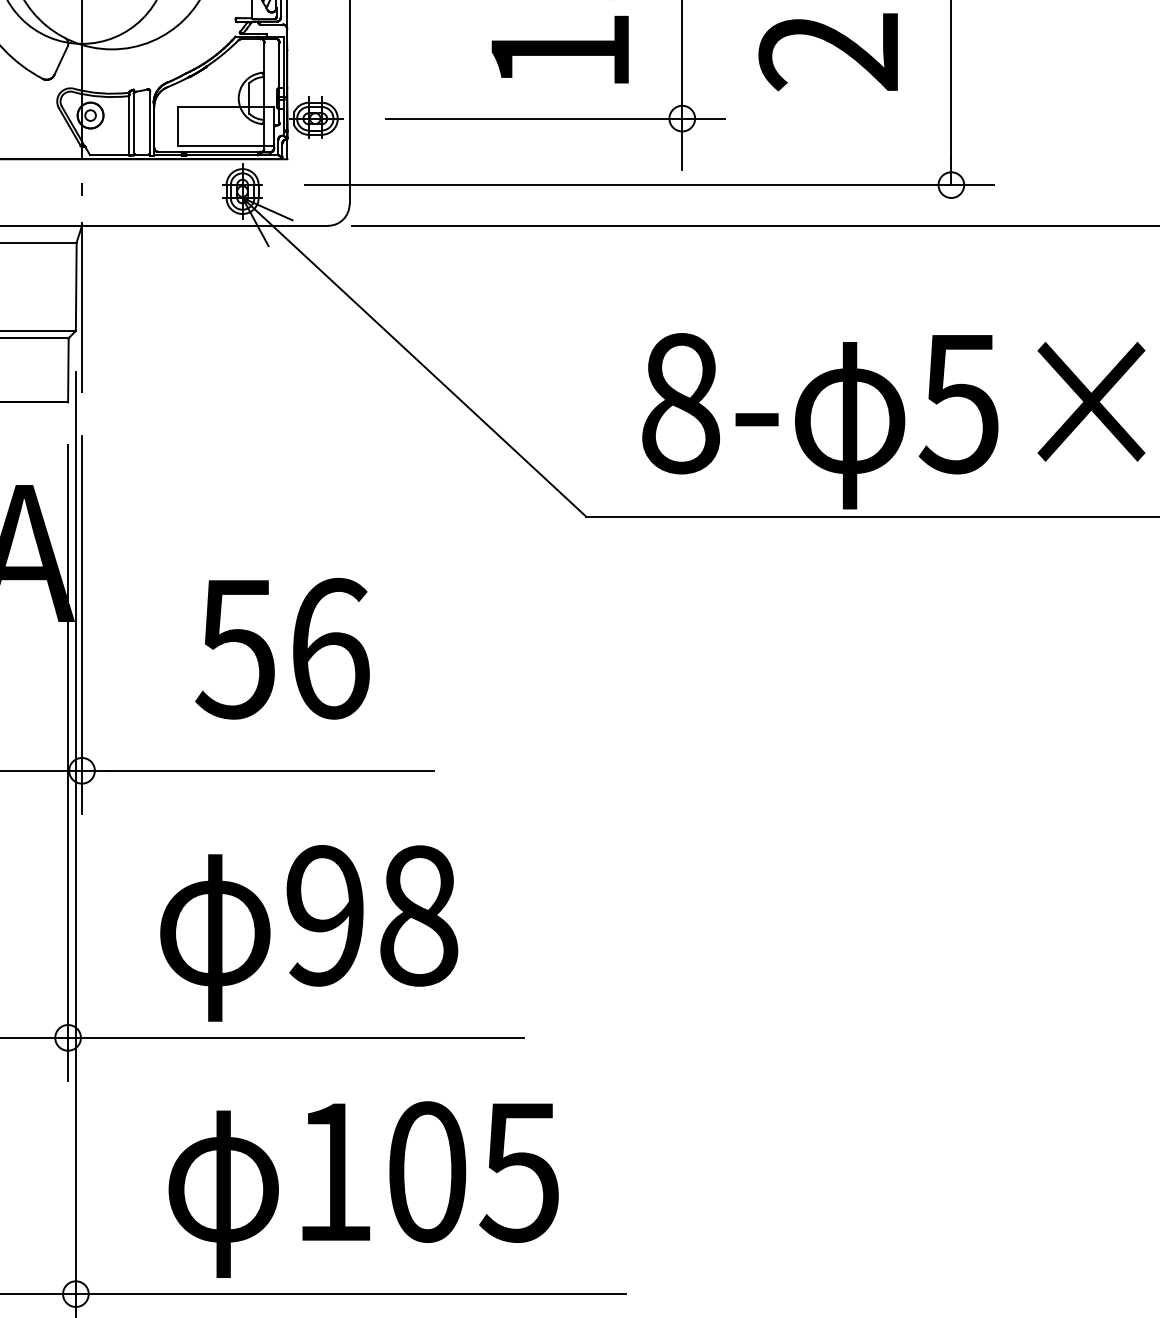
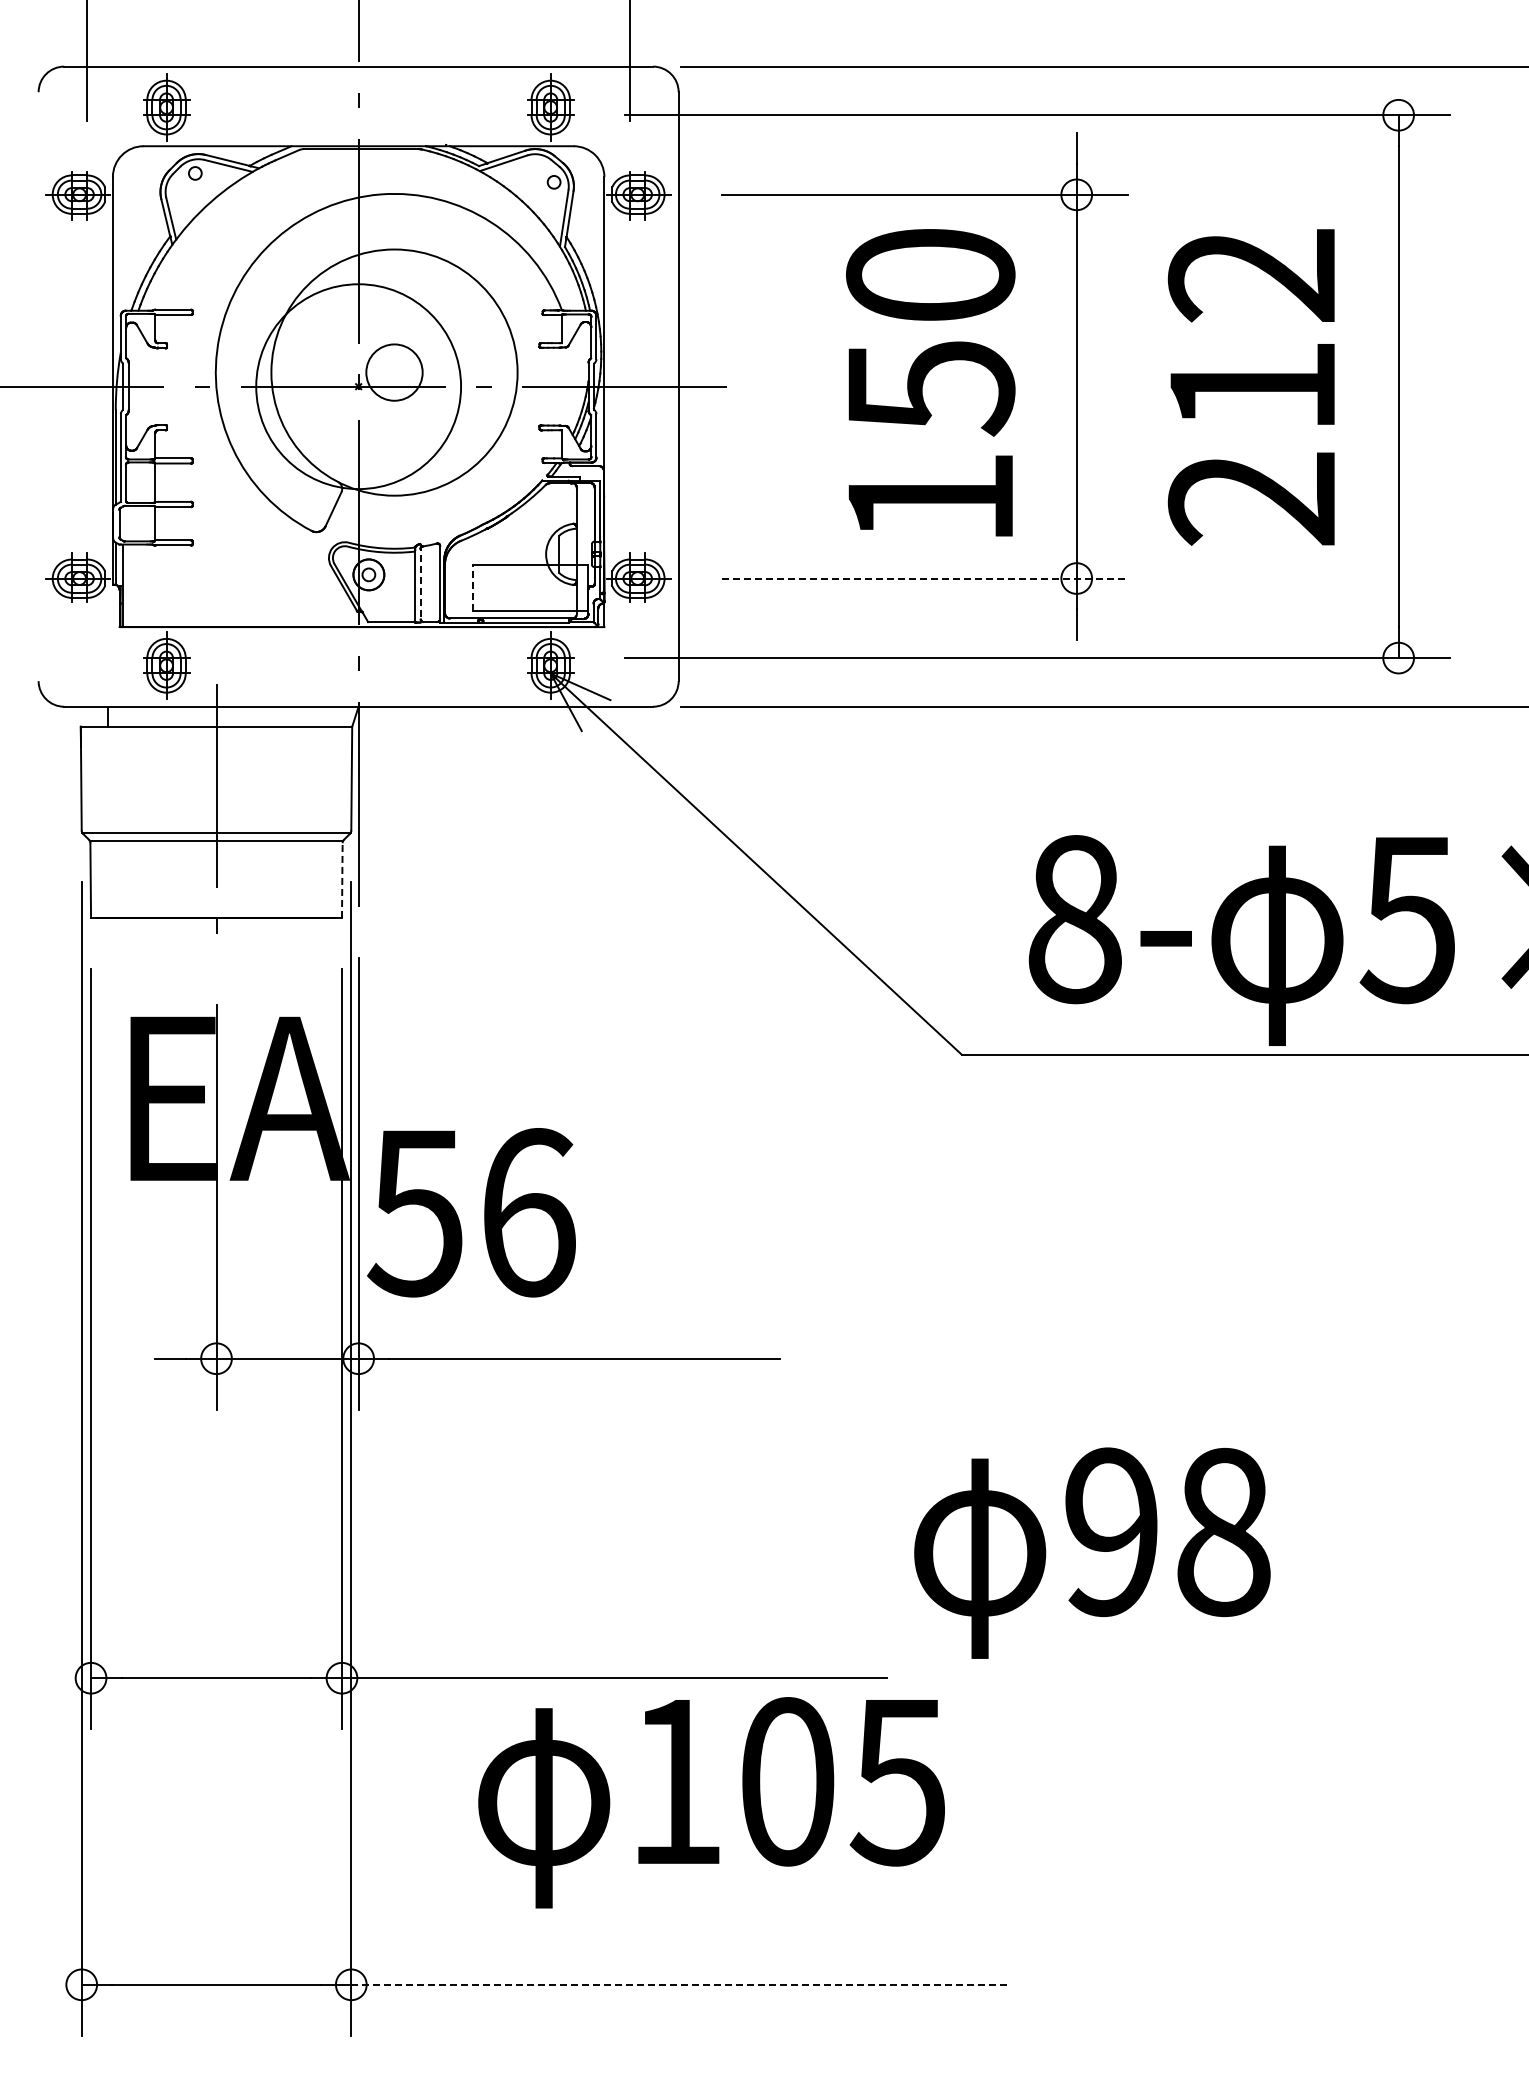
line: (555, 118) -> (925, 578), solid -> dashed
line: (133, 122) -> (420, 583), solid -> dashed
line: (178, 126) -> (473, 587), solid -> dashed
line: (68, 371) -> (342, 880), solid -> dashed
text: (282, 648) -> (471, 1212), moved
text: (309, 932) -> (1092, 1552), moved
text: (363, 1189) -> (711, 1802), moved
line: (351, 1293) -> (680, 1984), solid -> dashed

